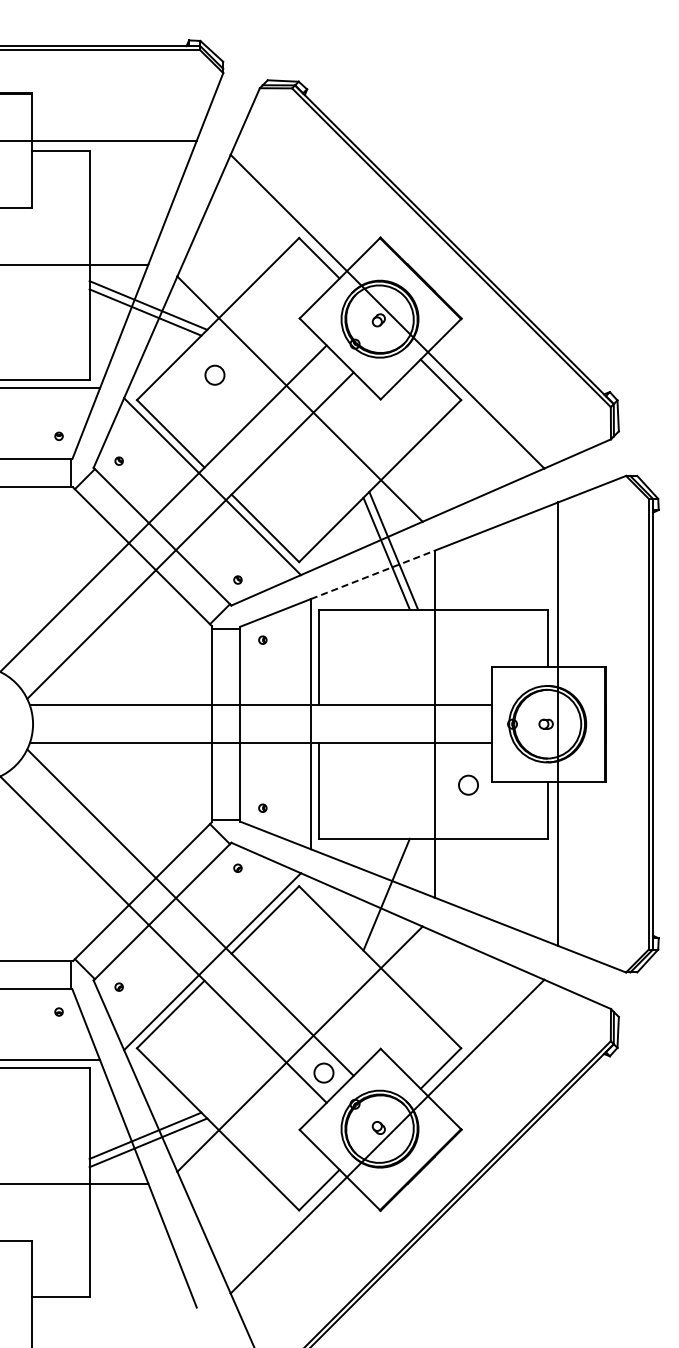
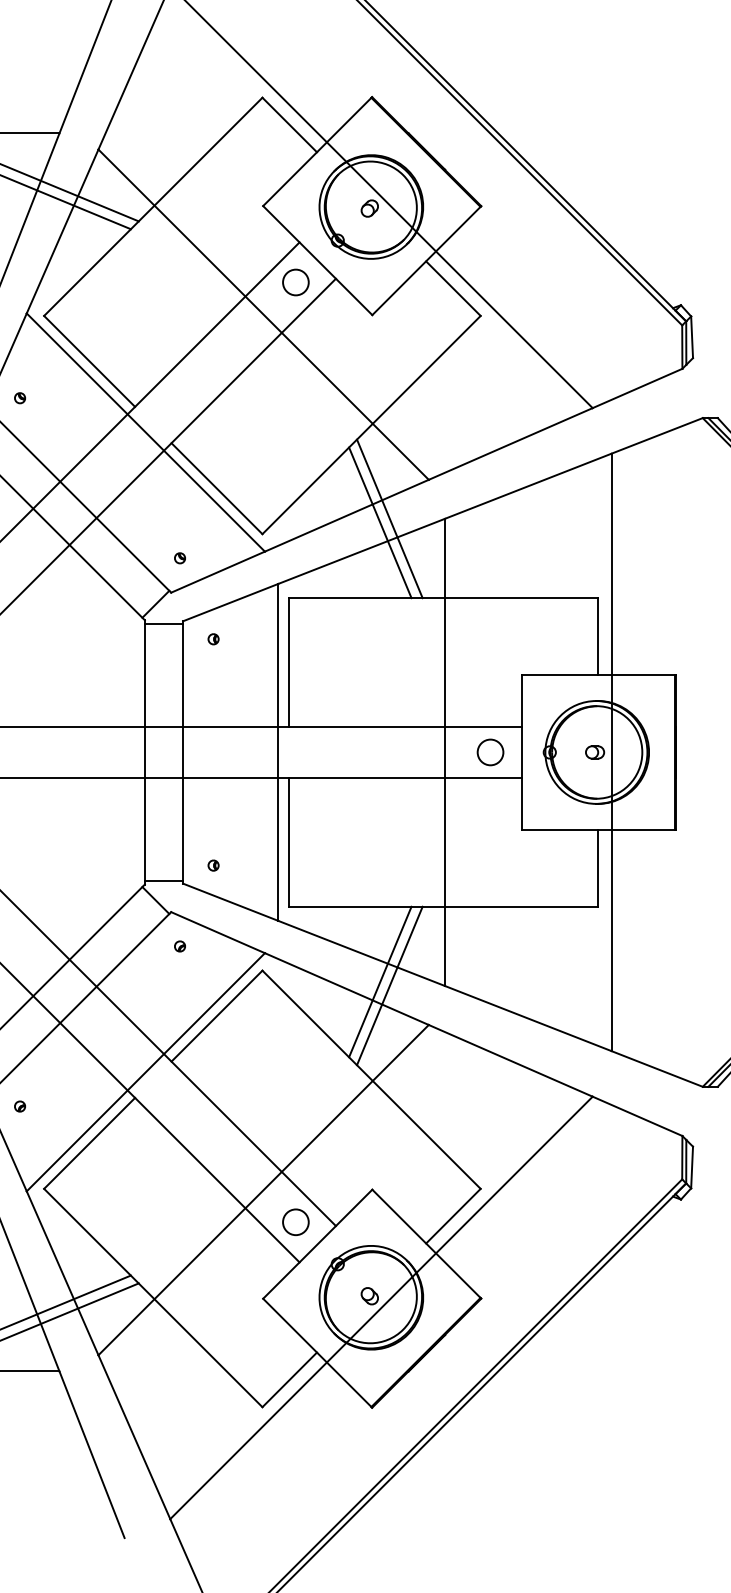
circle: (214, 374) -> (295, 281), moved
line: (373, 574) -> (362, 550), dashed -> solid
circle: (468, 784) -> (490, 751), moved
line: (393, 897) -> (389, 985), added

